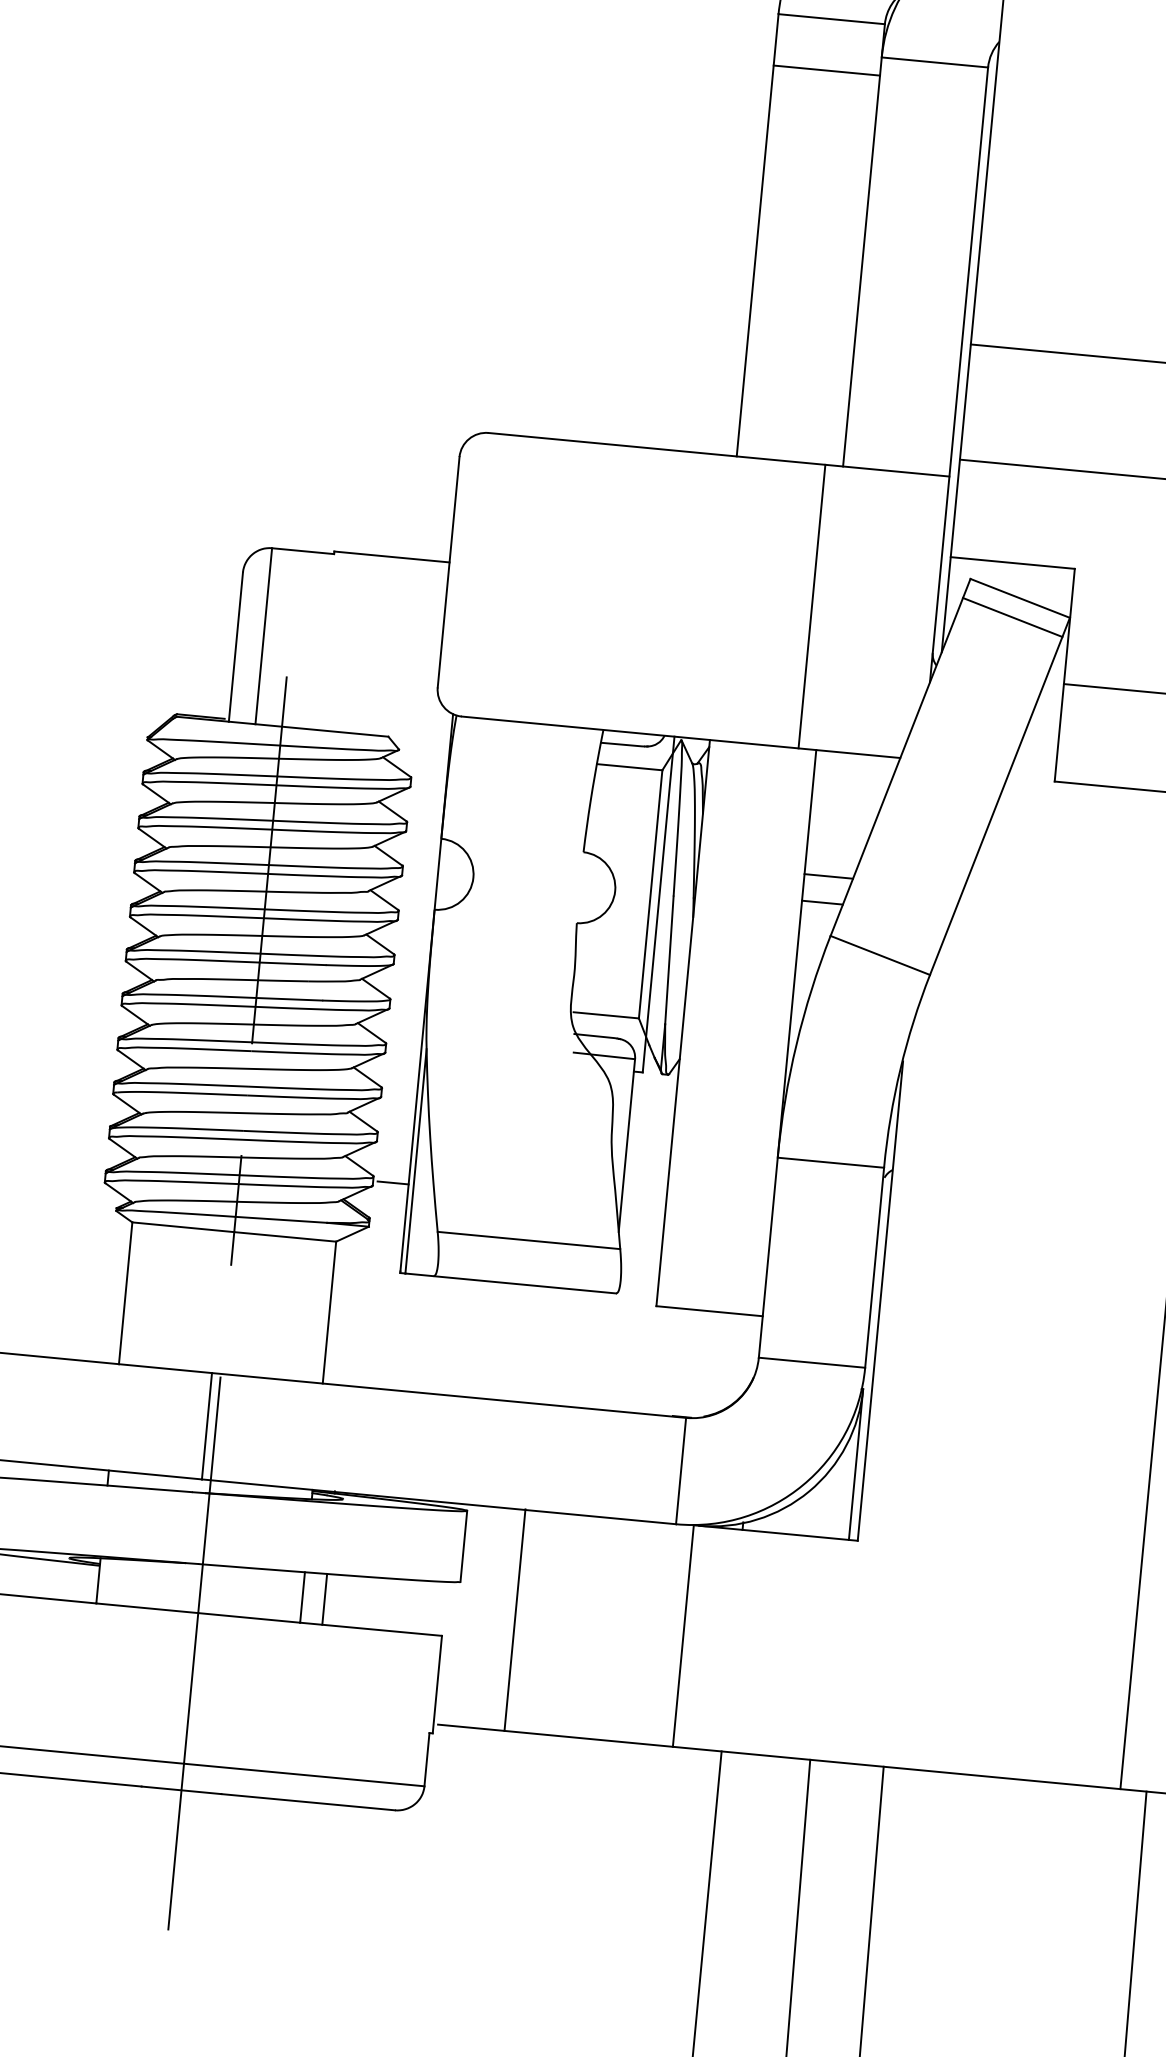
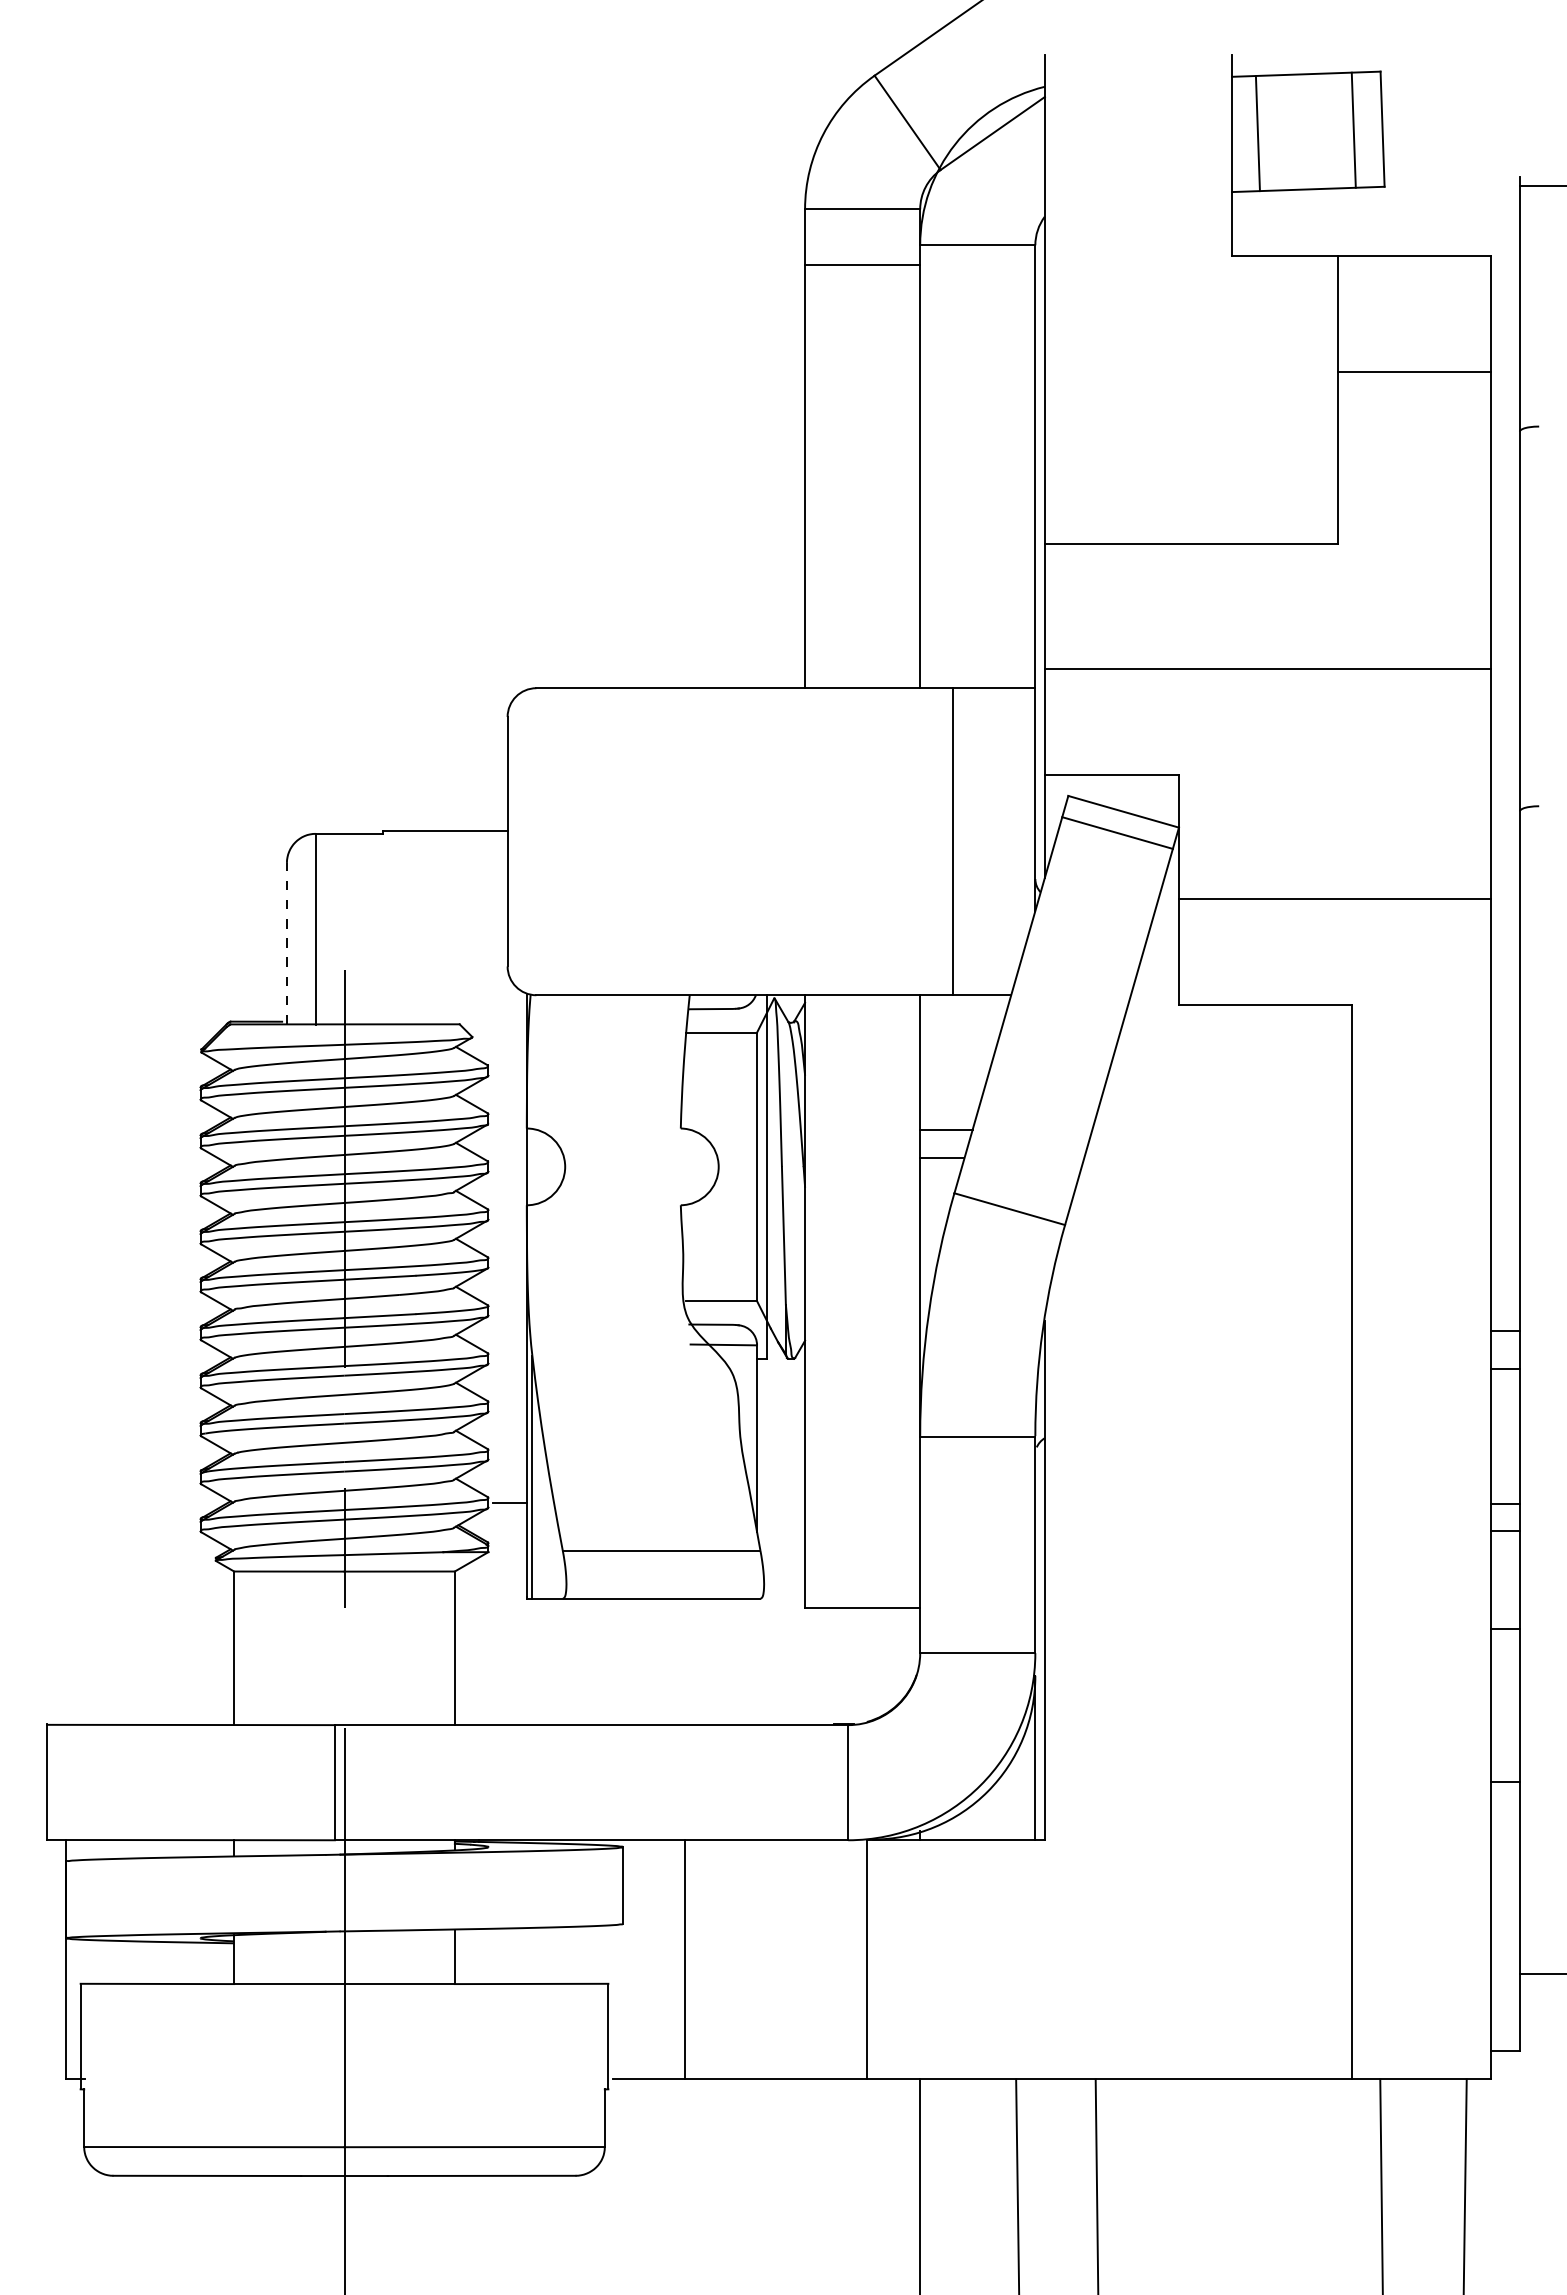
line: (812, 606) -> (953, 841), moved
line: (235, 646) -> (286, 943), solid -> dashed
line: (324, 1599) -> (478, 1956), removed

